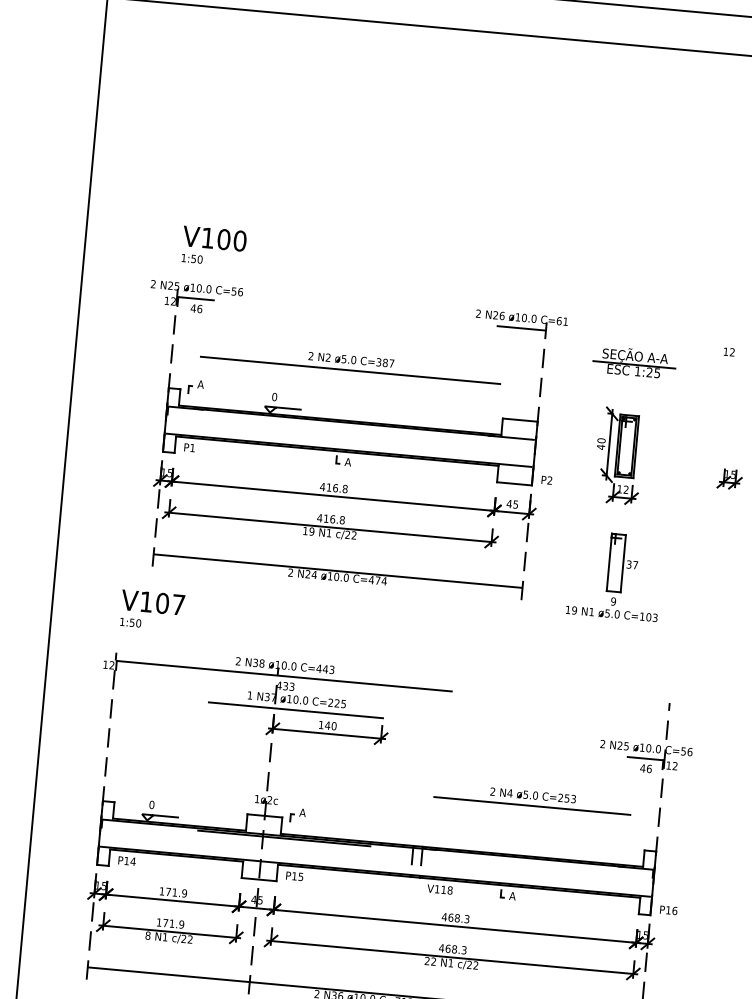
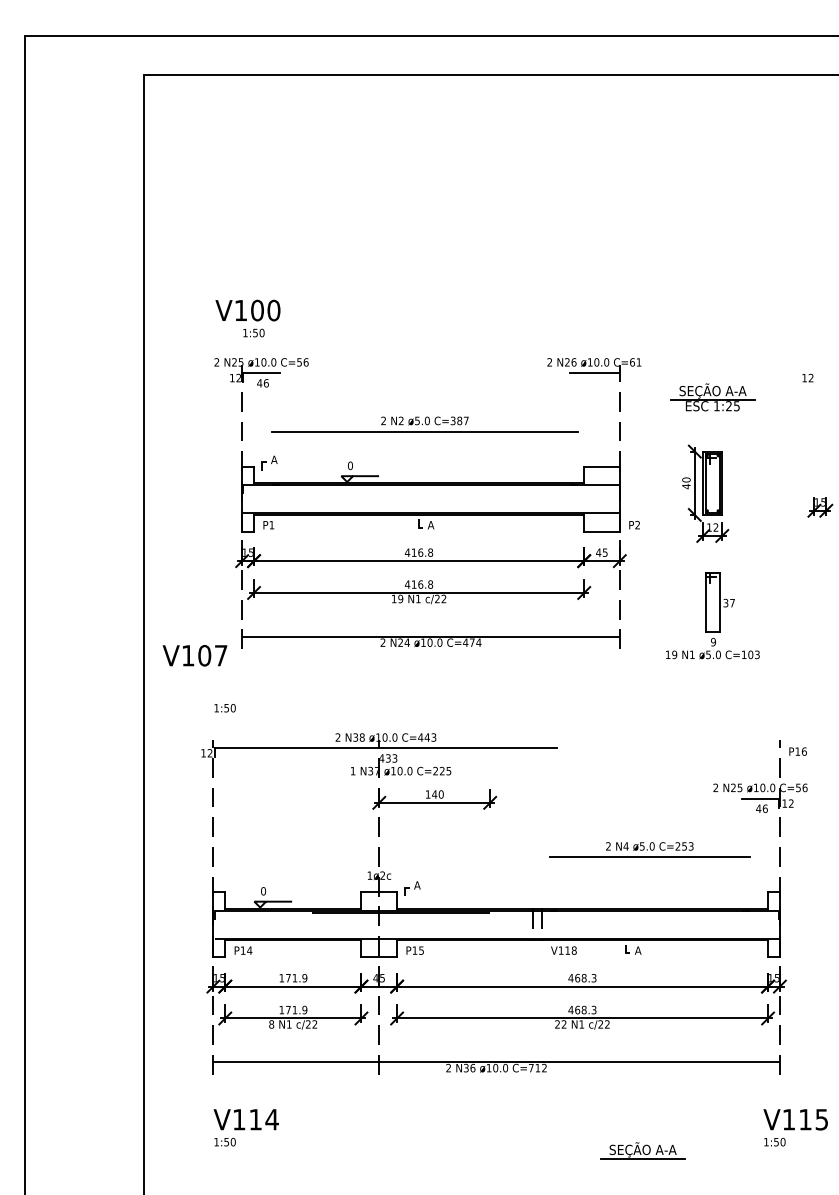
text: (214, 238) -> (247, 310), moved
text: (152, 602) -> (194, 655), moved
line: (295, 709) -> (400, 781), removed
text: (668, 910) -> (797, 751), moved

